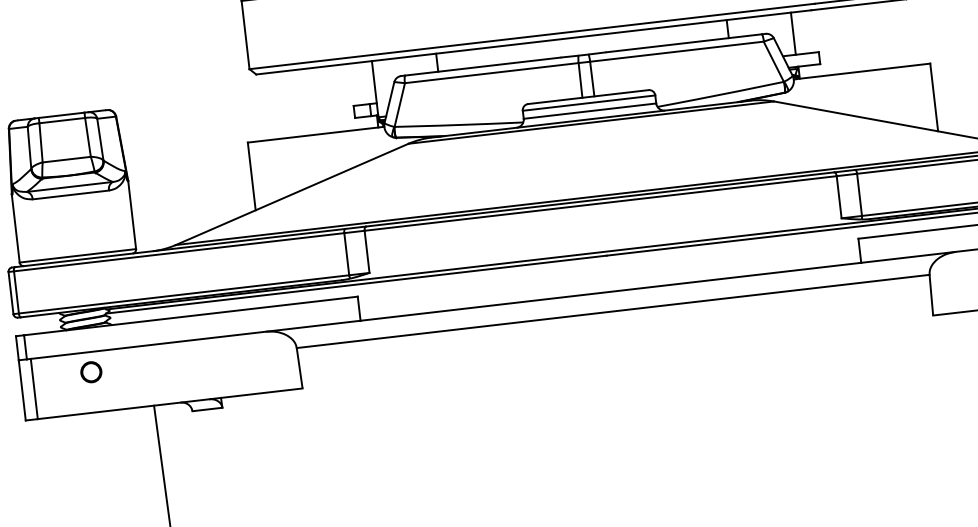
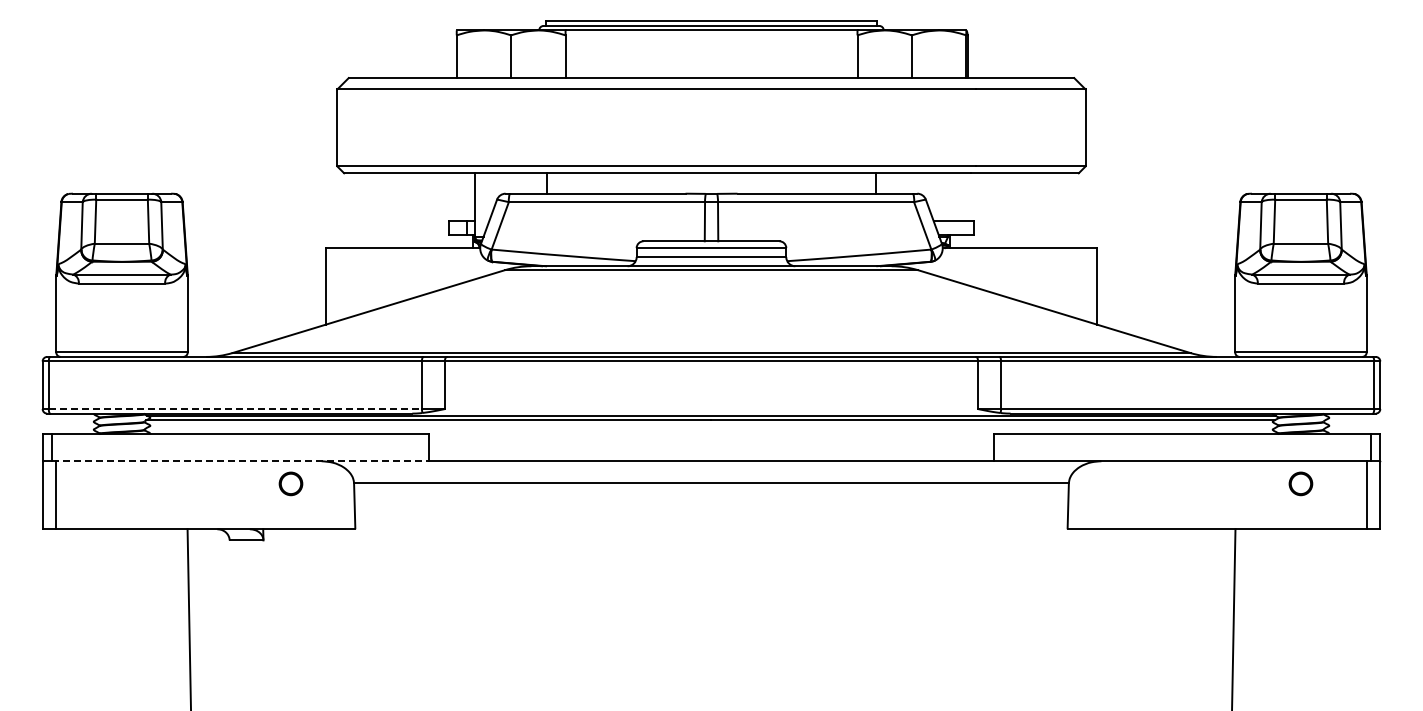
line: (793, 33) -> (948, 196), removed
line: (184, 294) -> (235, 409), solid -> dashed
line: (193, 340) -> (240, 461), solid -> dashed
part: (90, 371) -> (290, 483), moved

